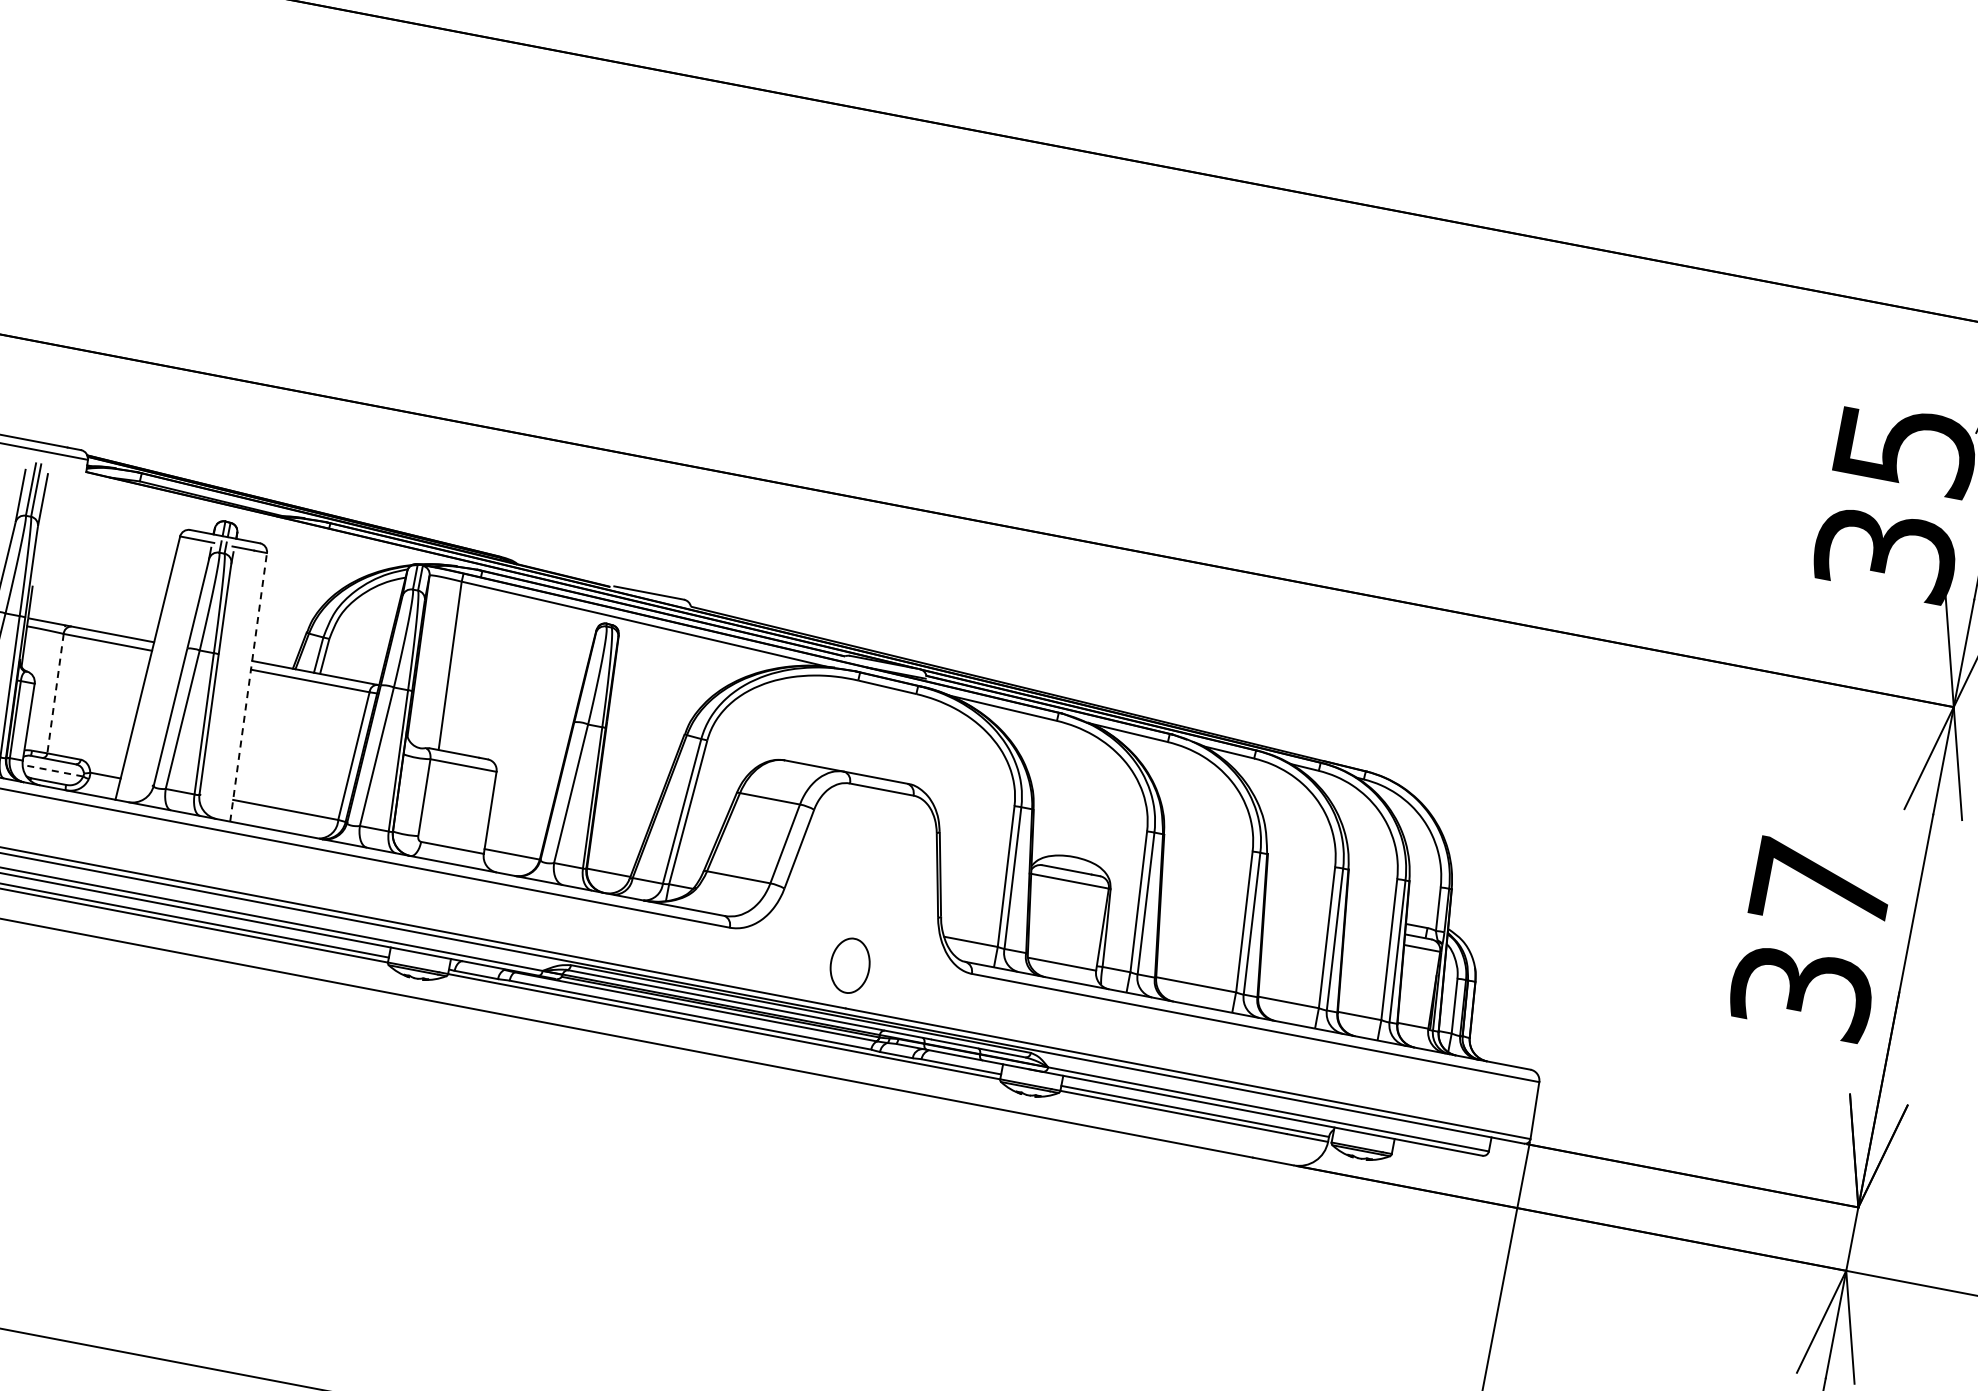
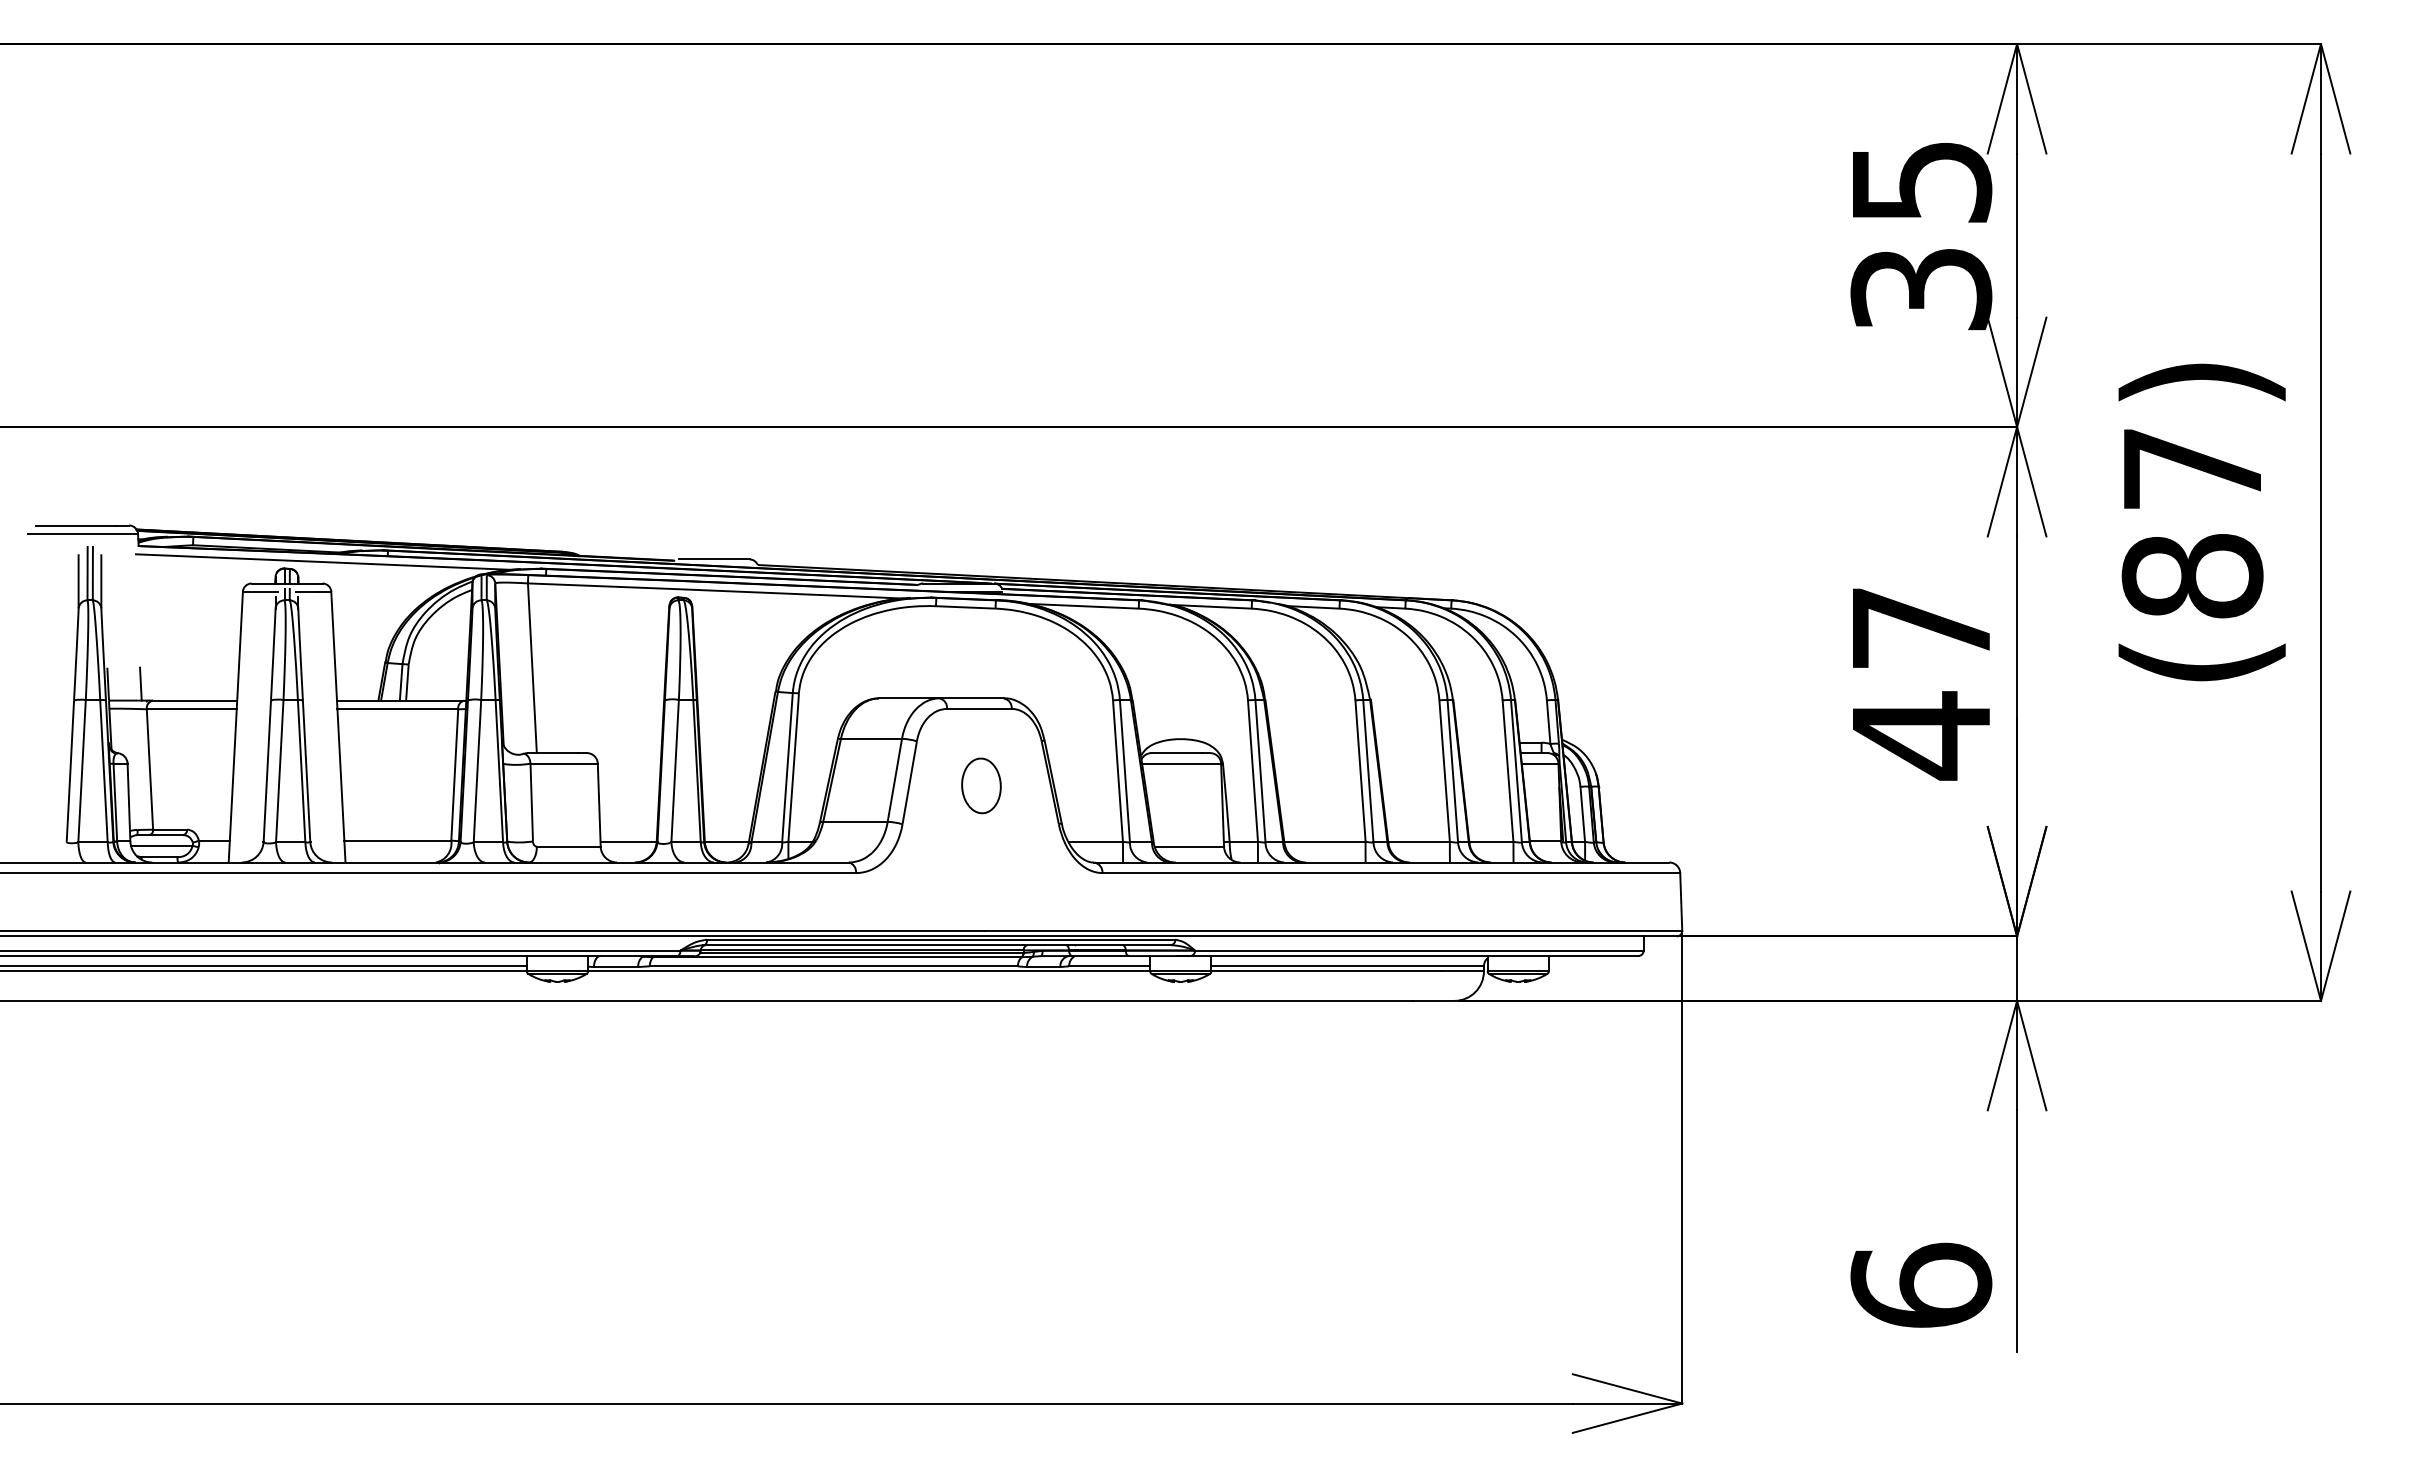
line: (264, 521) -> (323, 561), added
line: (62, 607) -> (140, 683), added
line: (248, 687) -> (338, 727), dashed -> solid
line: (55, 693) -> (149, 769), dashed -> solid
line: (52, 770) -> (161, 845), dashed -> solid
part: (850, 965) -> (981, 785), moved
text: (1802, 992) -> (1921, 735), 37 -> 47

